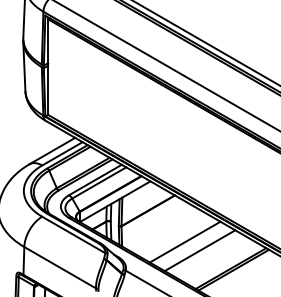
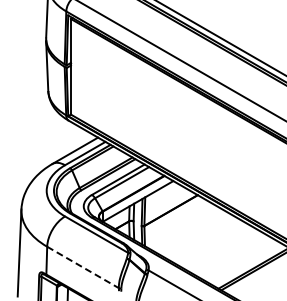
line: (184, 241) -> (207, 241), removed
line: (199, 250) -> (222, 250), removed
line: (60, 267) -> (83, 267), solid -> dashed

